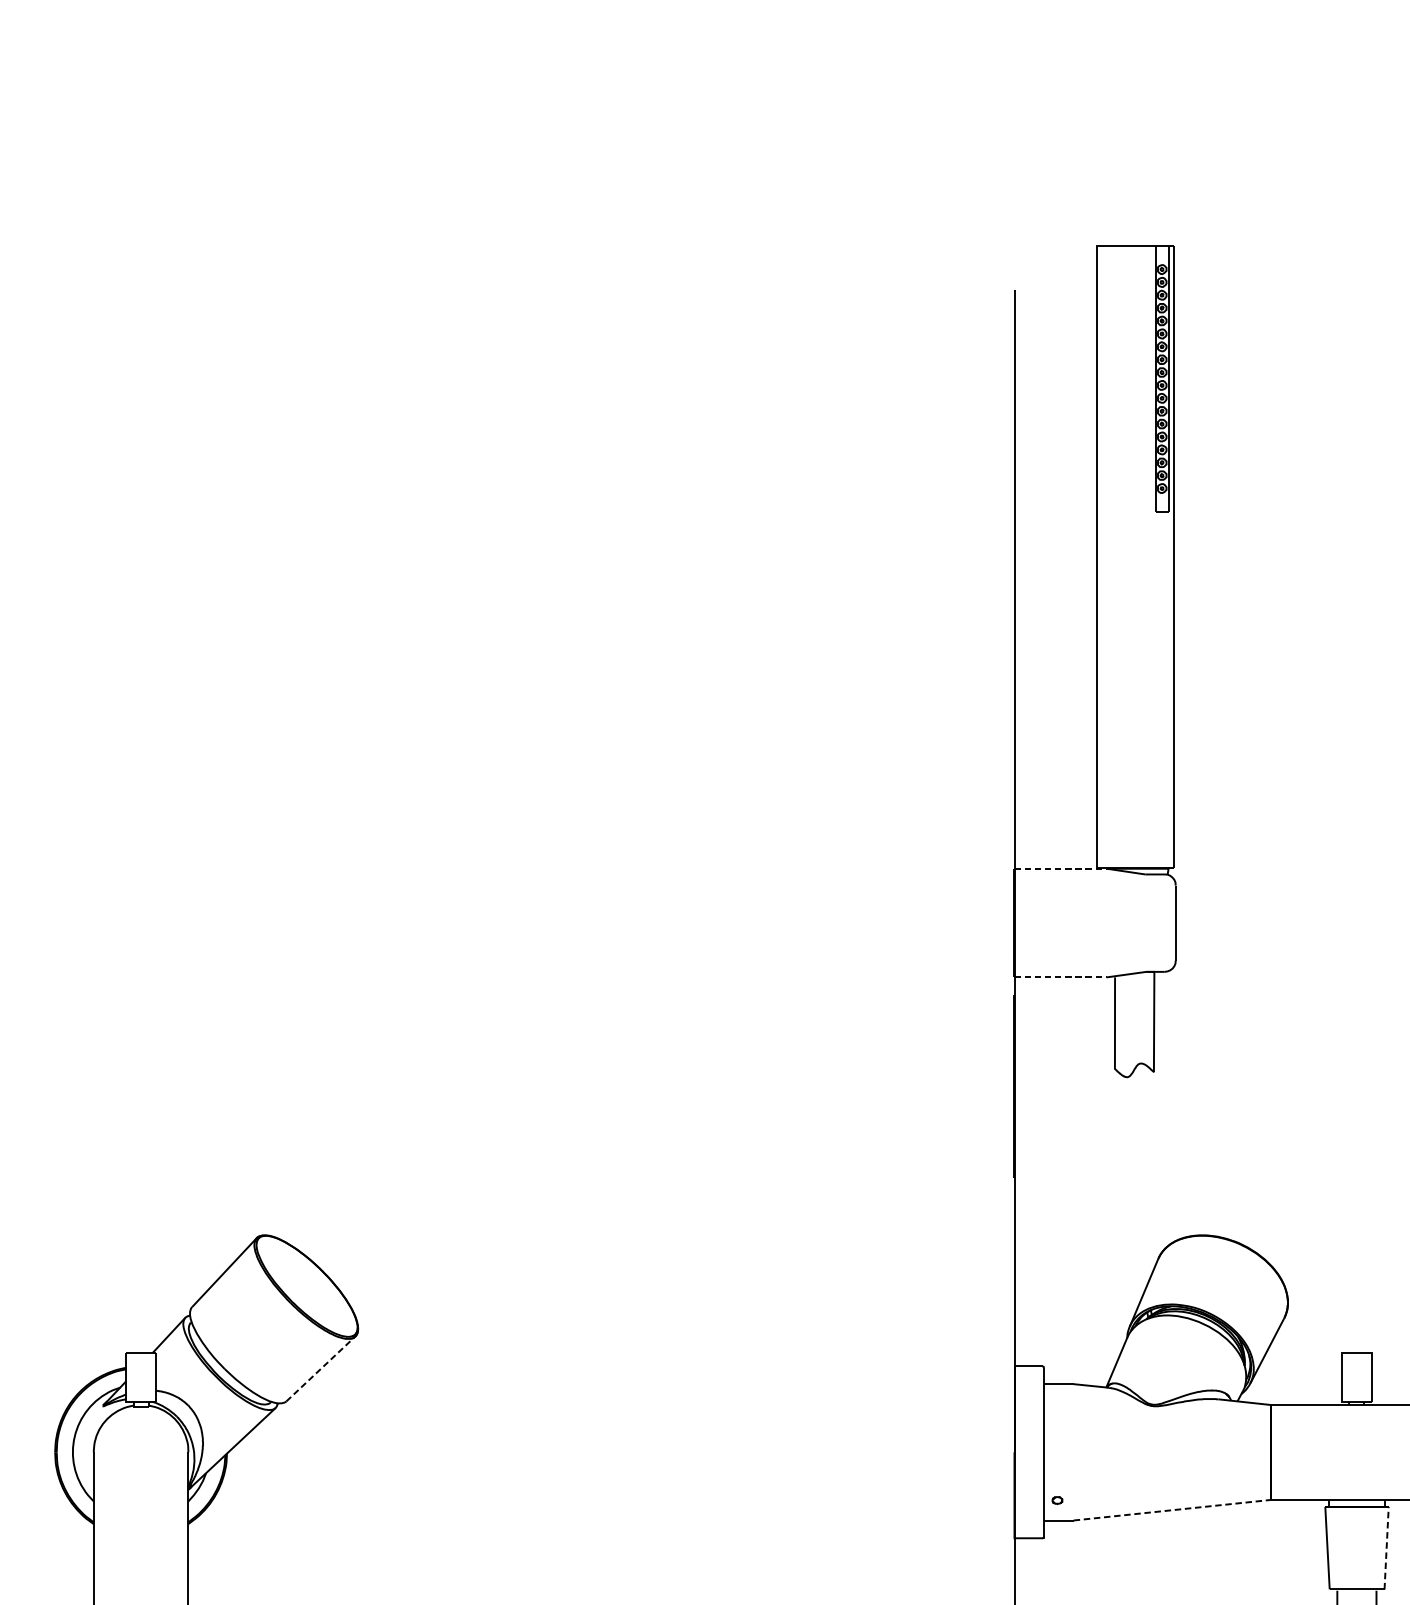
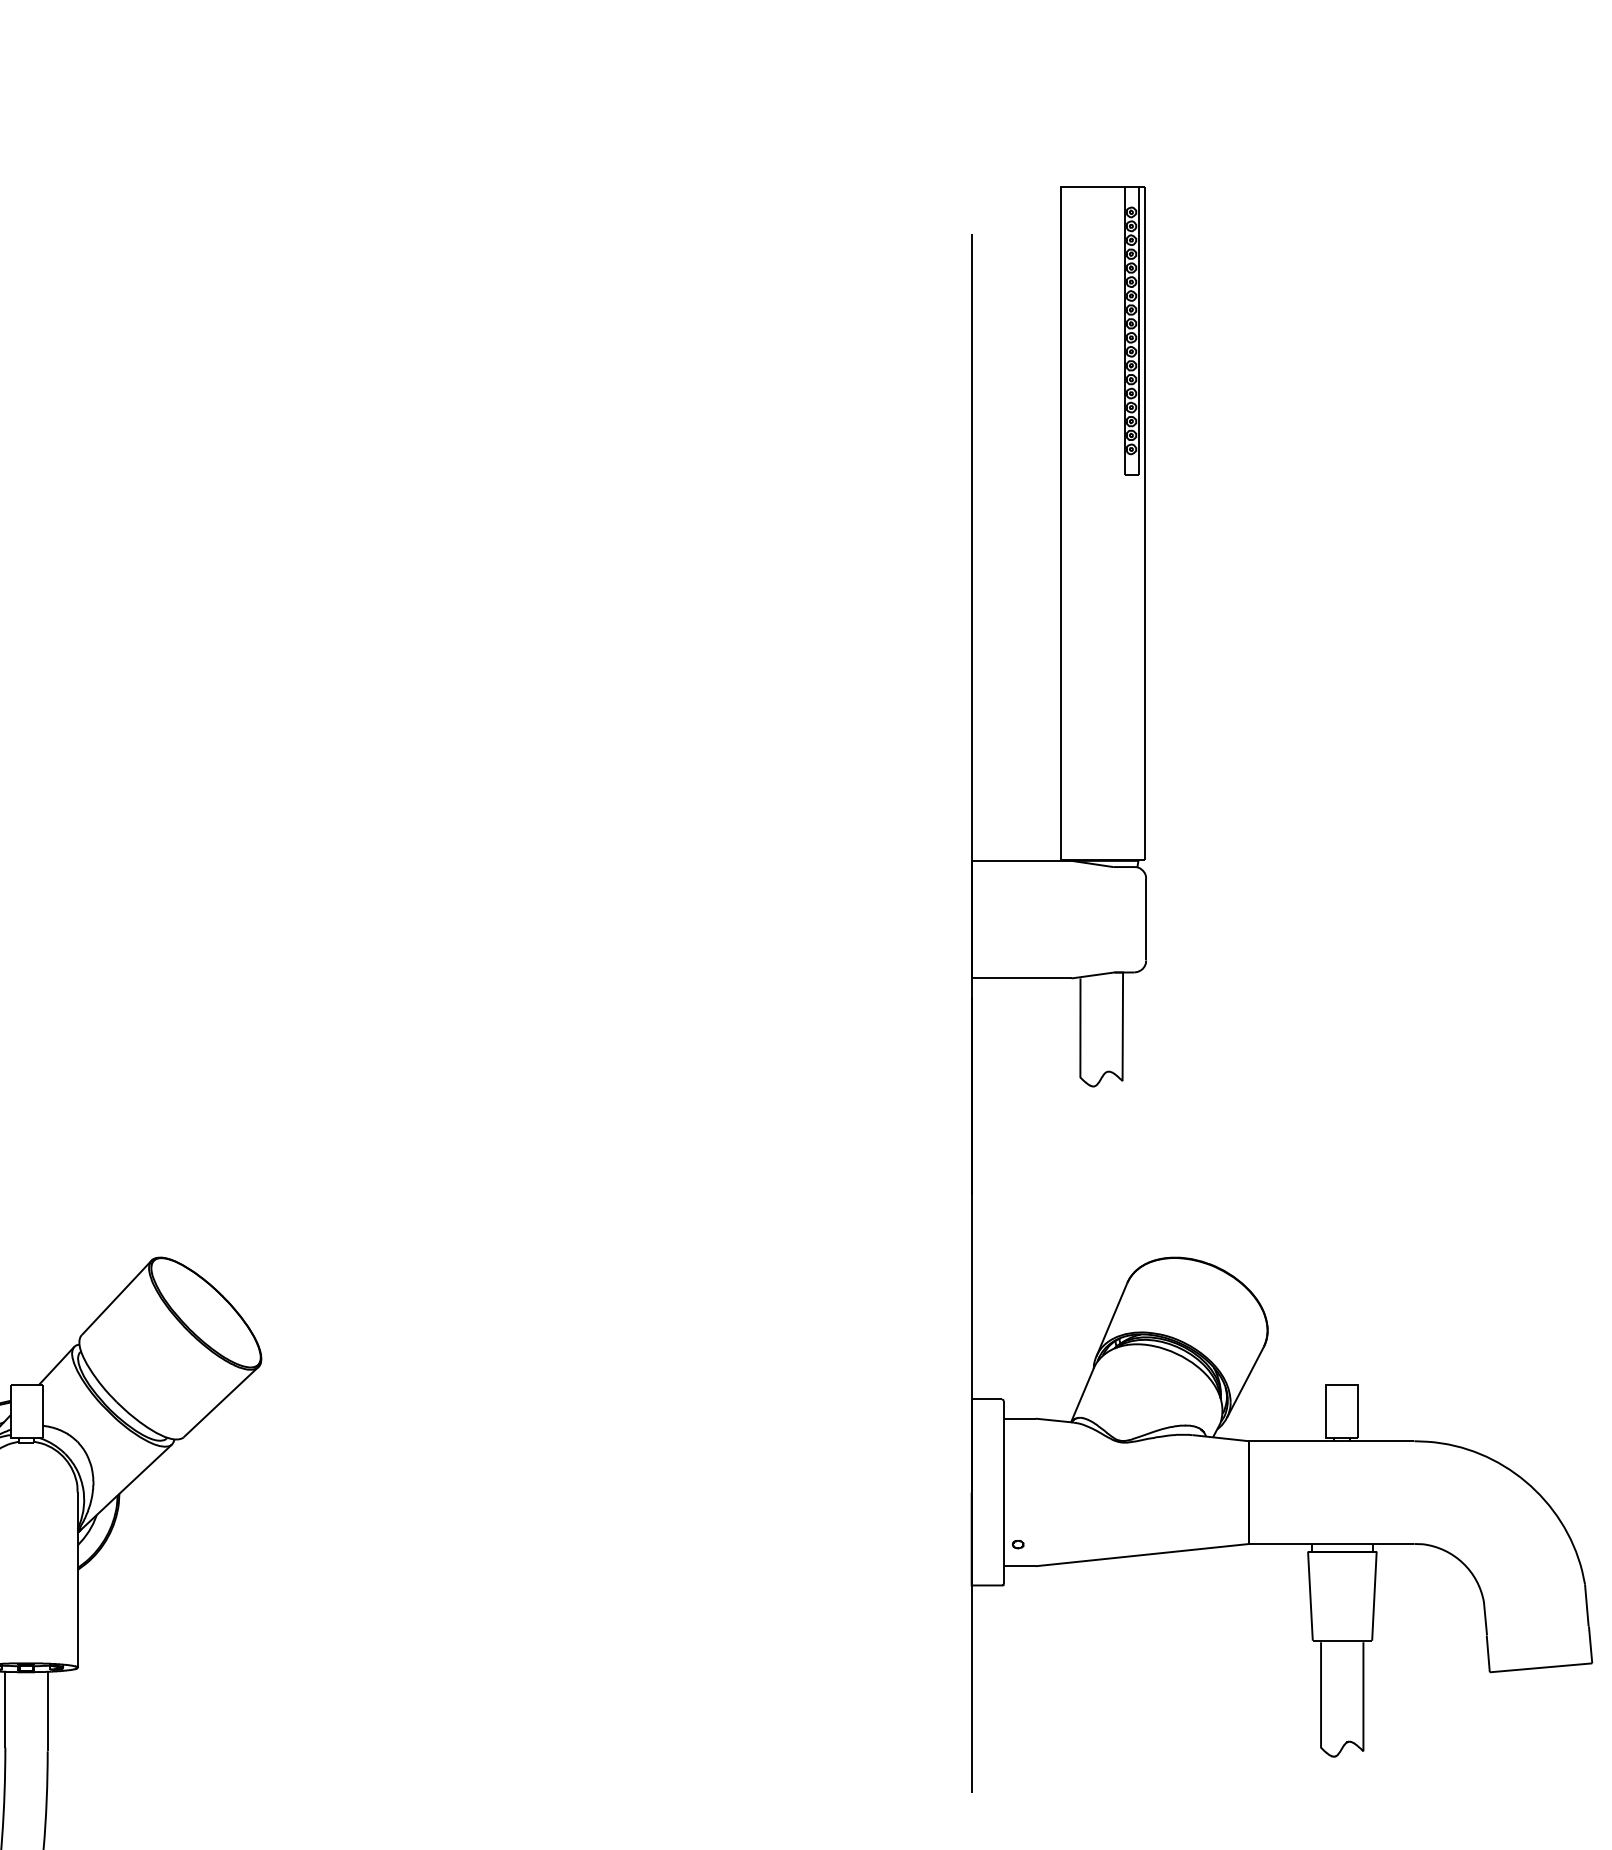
line: (1061, 868) -> (1022, 860), dashed -> solid
line: (1061, 977) -> (1022, 978), dashed -> solid
line: (321, 1369) -> (221, 1402), dashed -> solid
line: (1172, 1510) -> (1142, 1555), dashed -> solid
line: (1386, 1548) -> (1374, 1596), dashed -> solid

